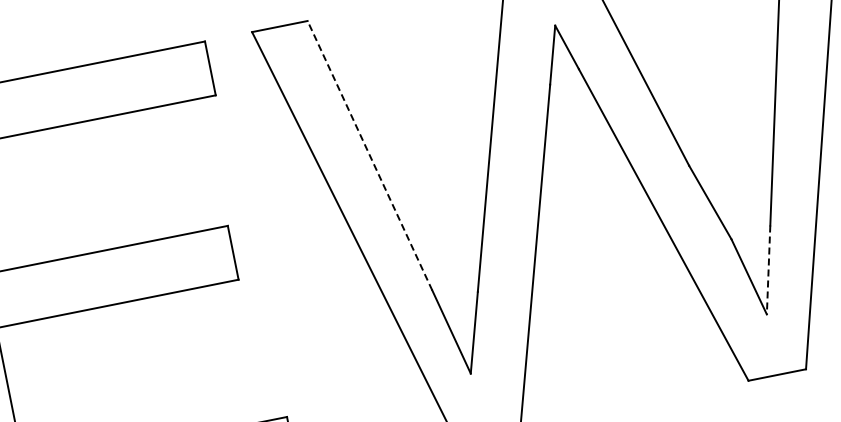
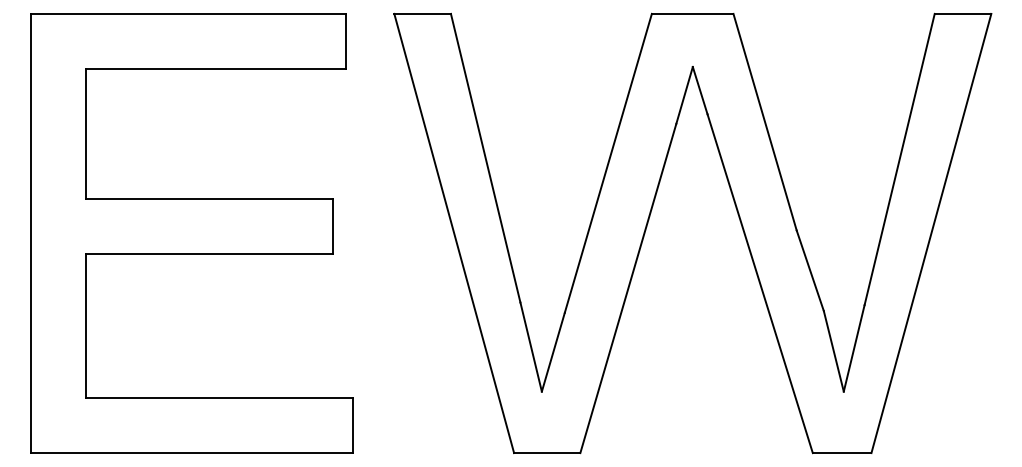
line: (369, 155) -> (485, 157), dashed -> solid
line: (768, 270) -> (854, 348), dashed -> solid

